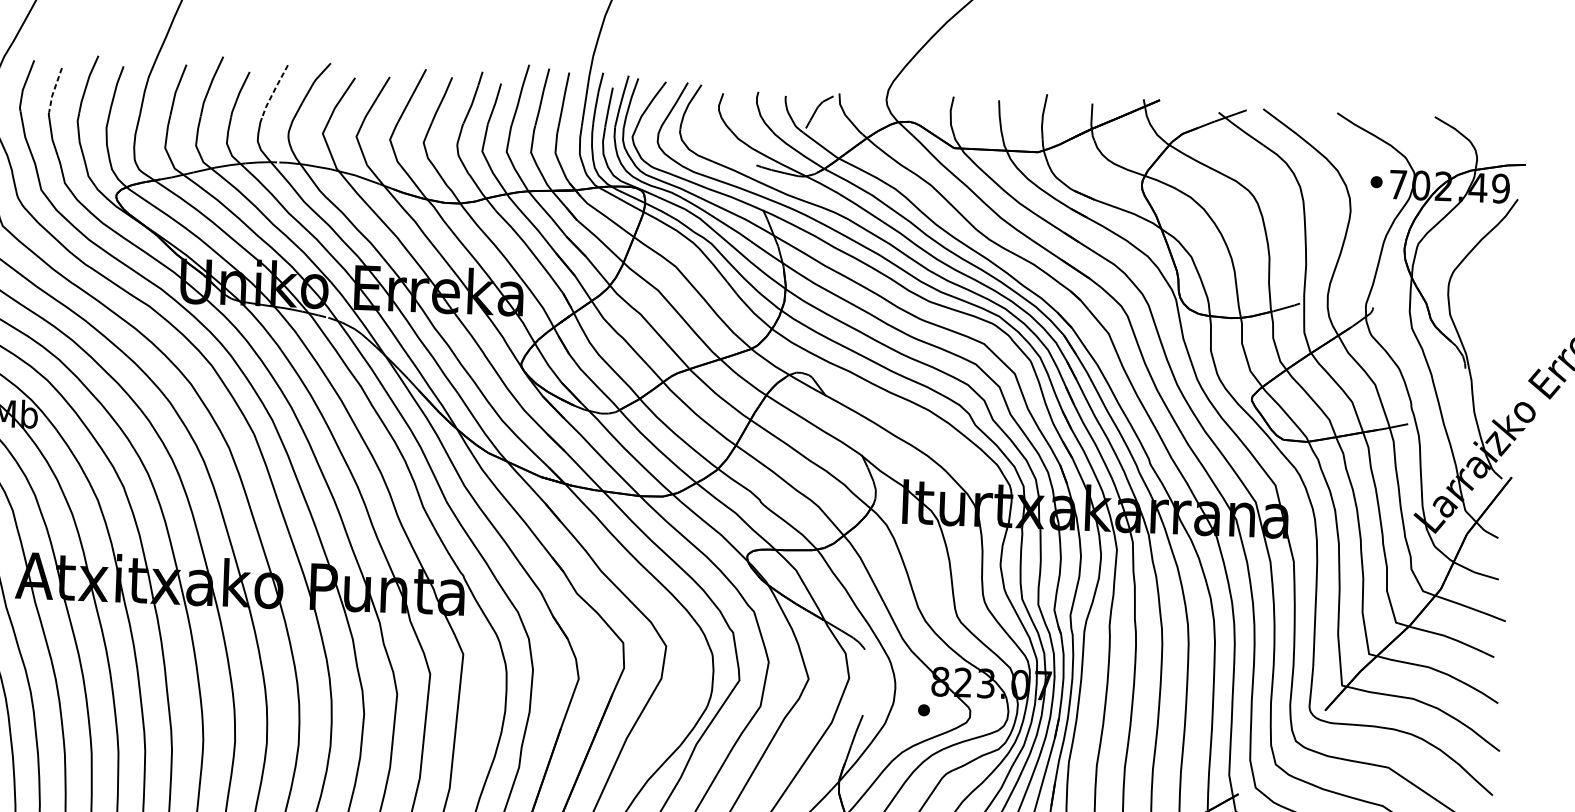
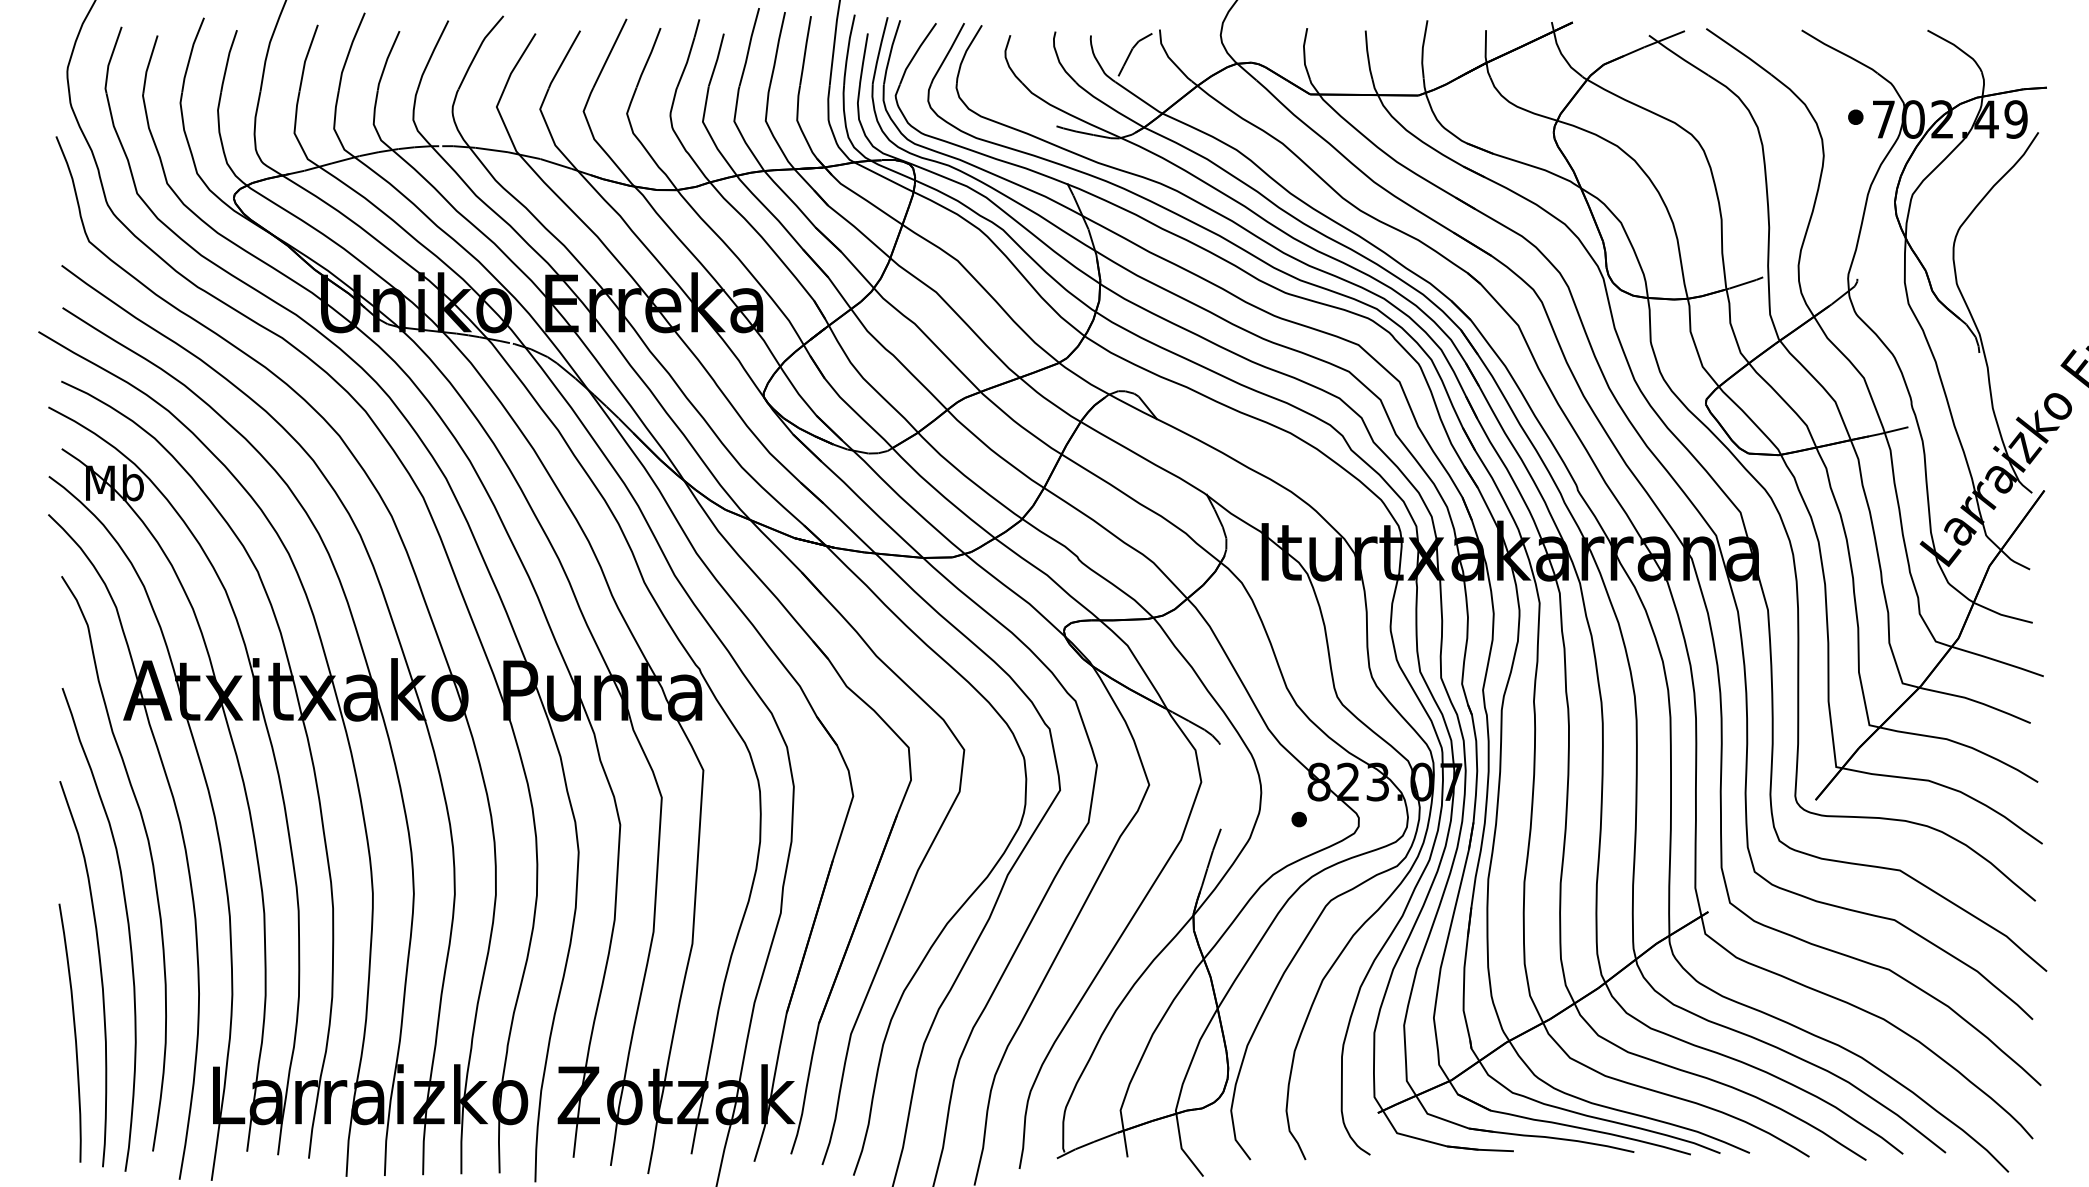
line: (53, 90) -> (148, 64), dashed -> solid
line: (273, 91) -> (431, 54), dashed -> solid

